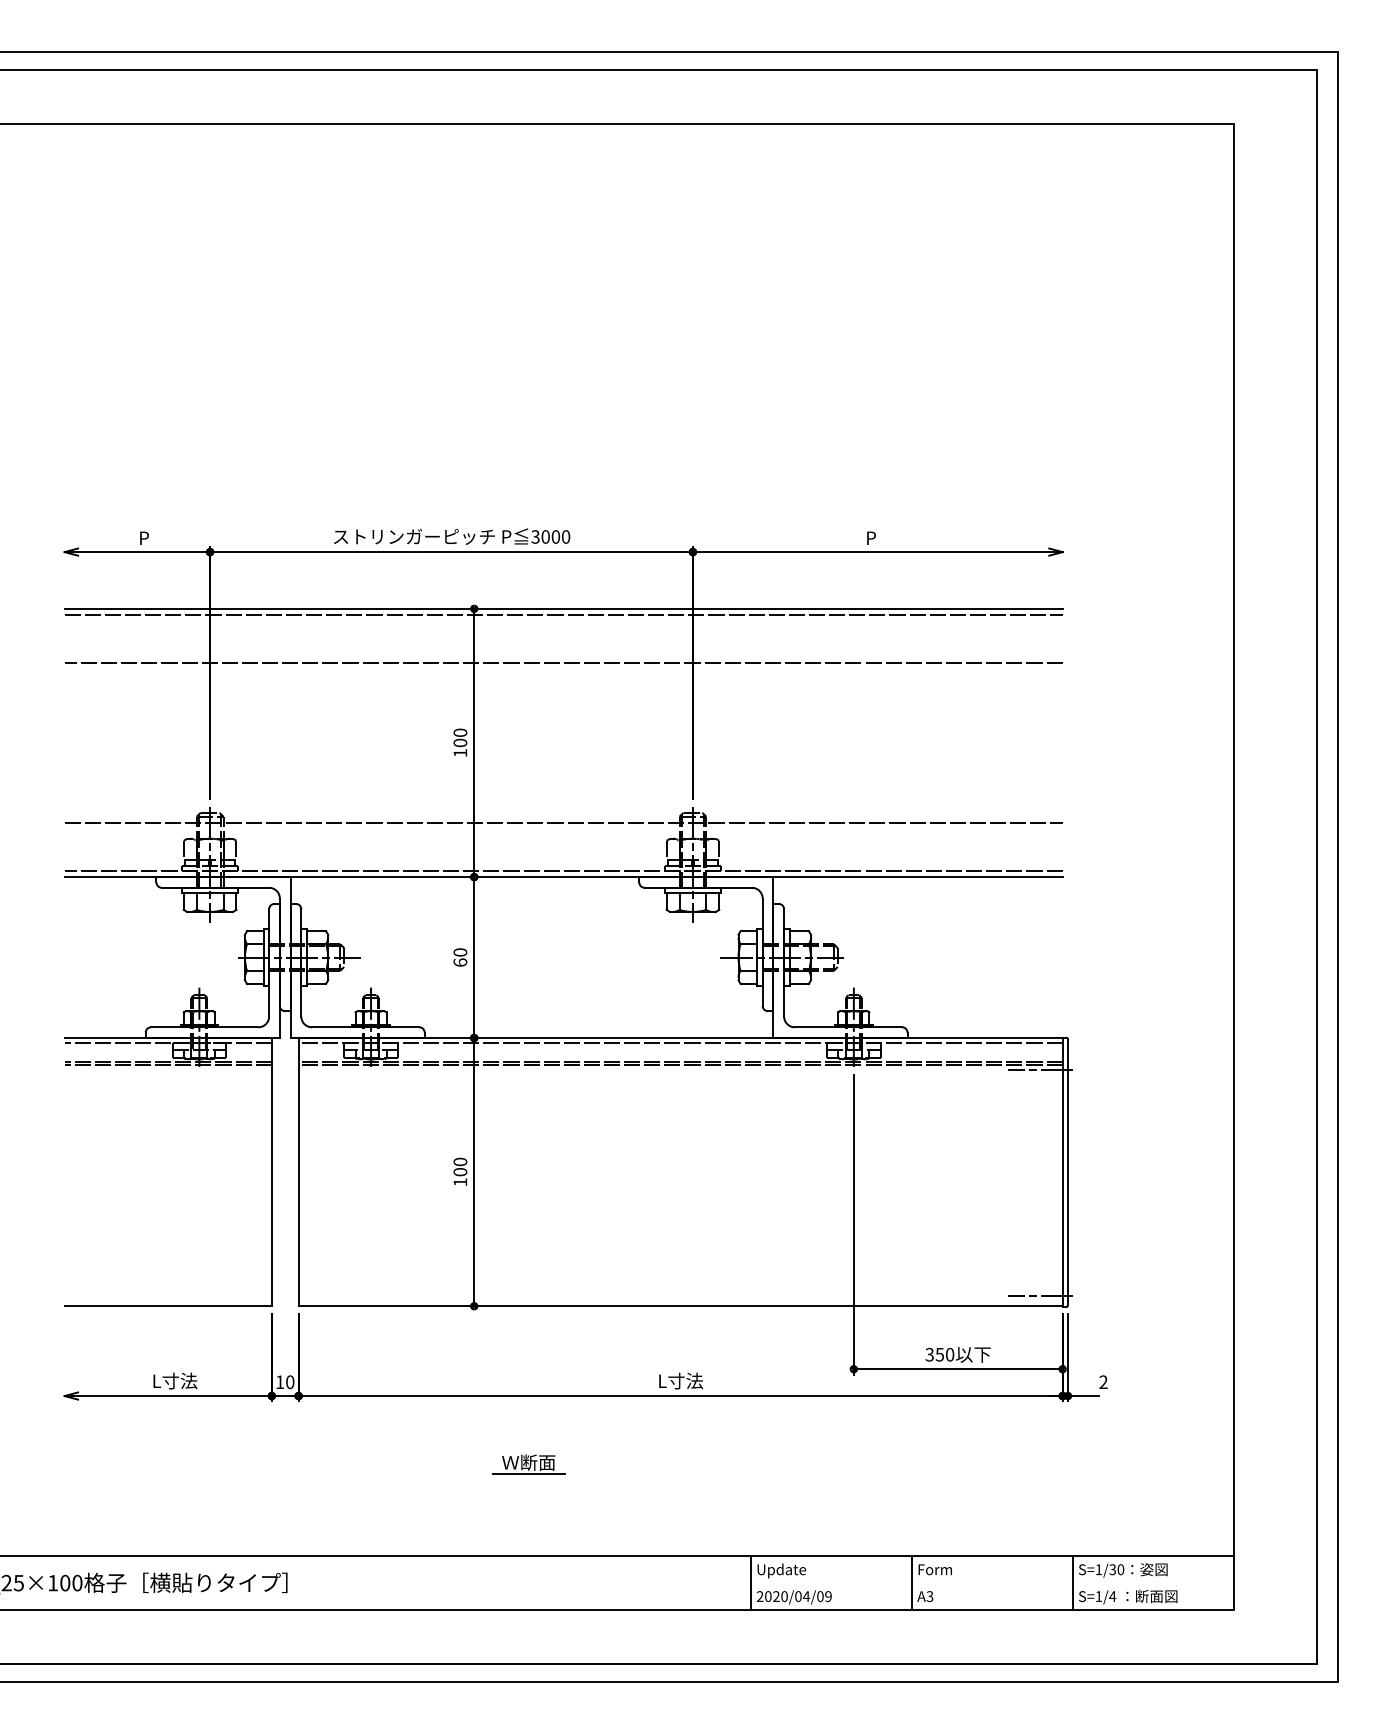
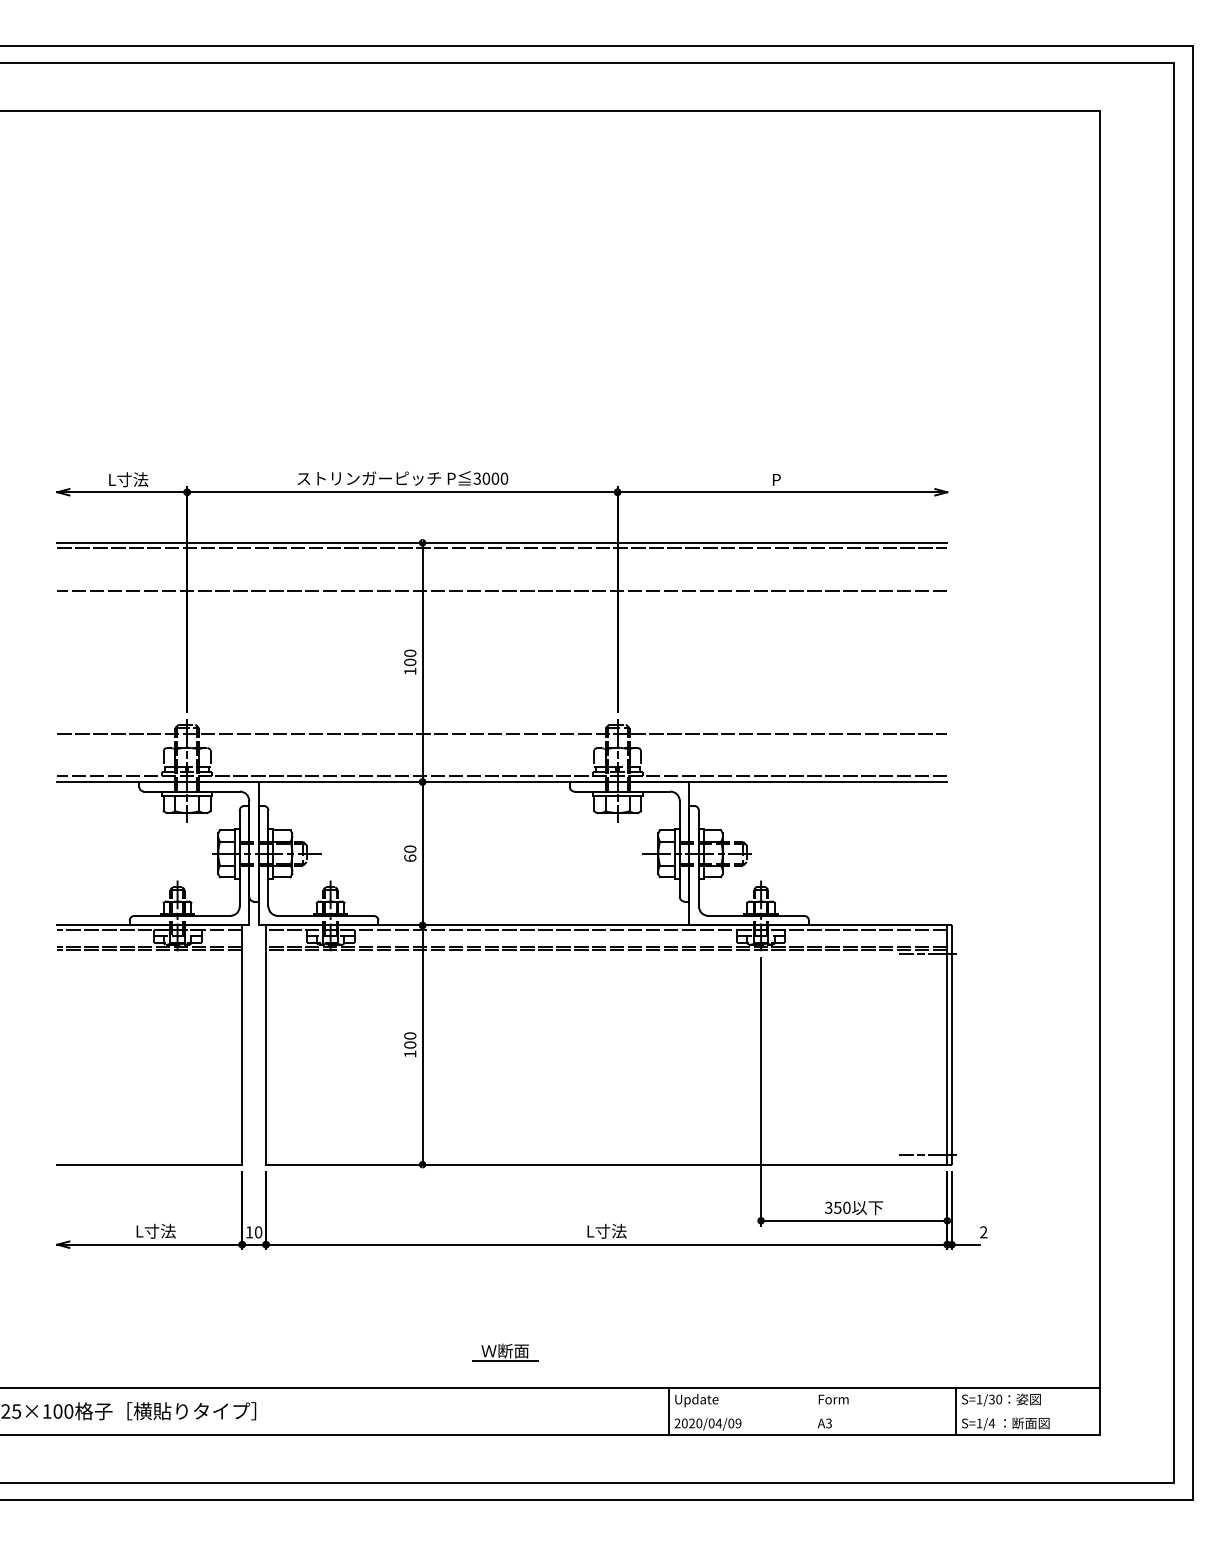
text: (144, 537) -> (128, 479), P -> L寸法
part: (529, 1464) -> (505, 1352), moved
line: (911, 1583) -> (812, 1411), removed

